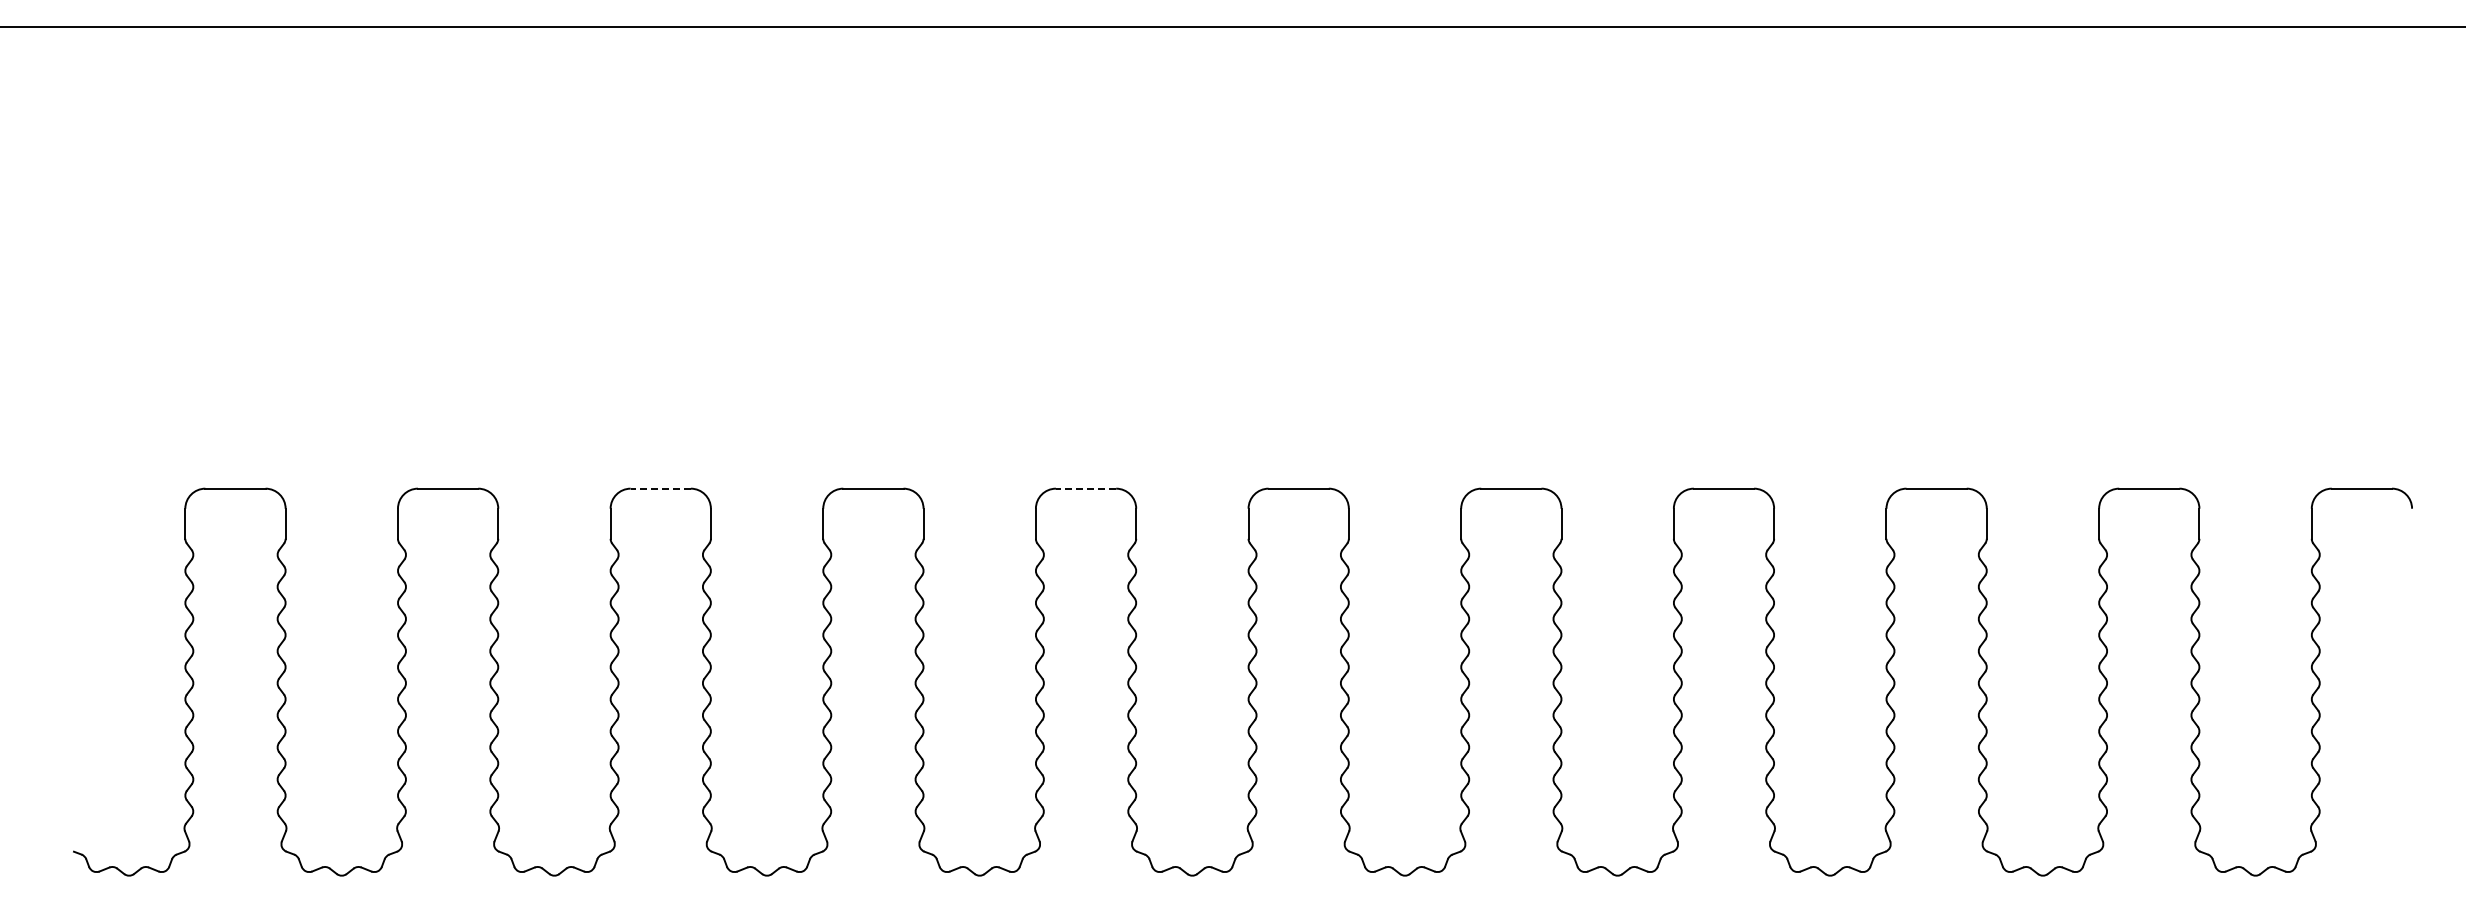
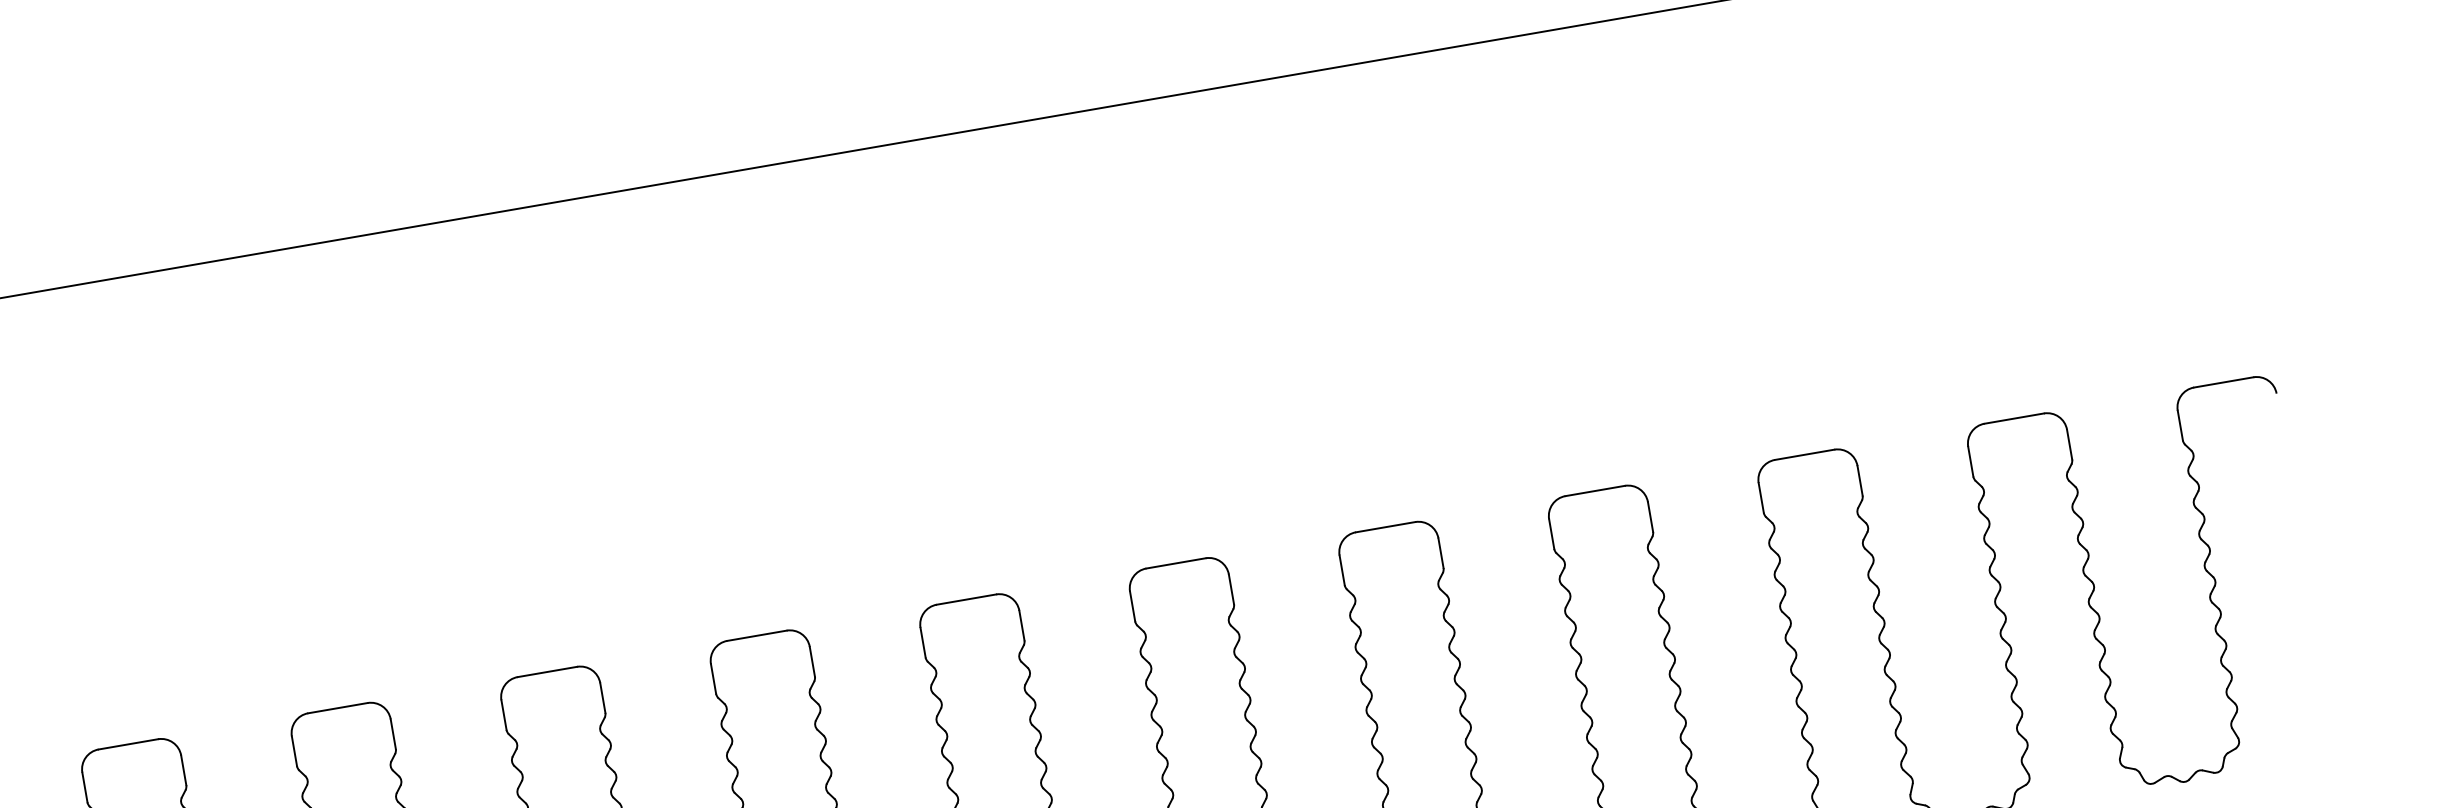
line: (660, 488) -> (547, 671), dashed -> solid
line: (1085, 488) -> (965, 599), dashed -> solid

